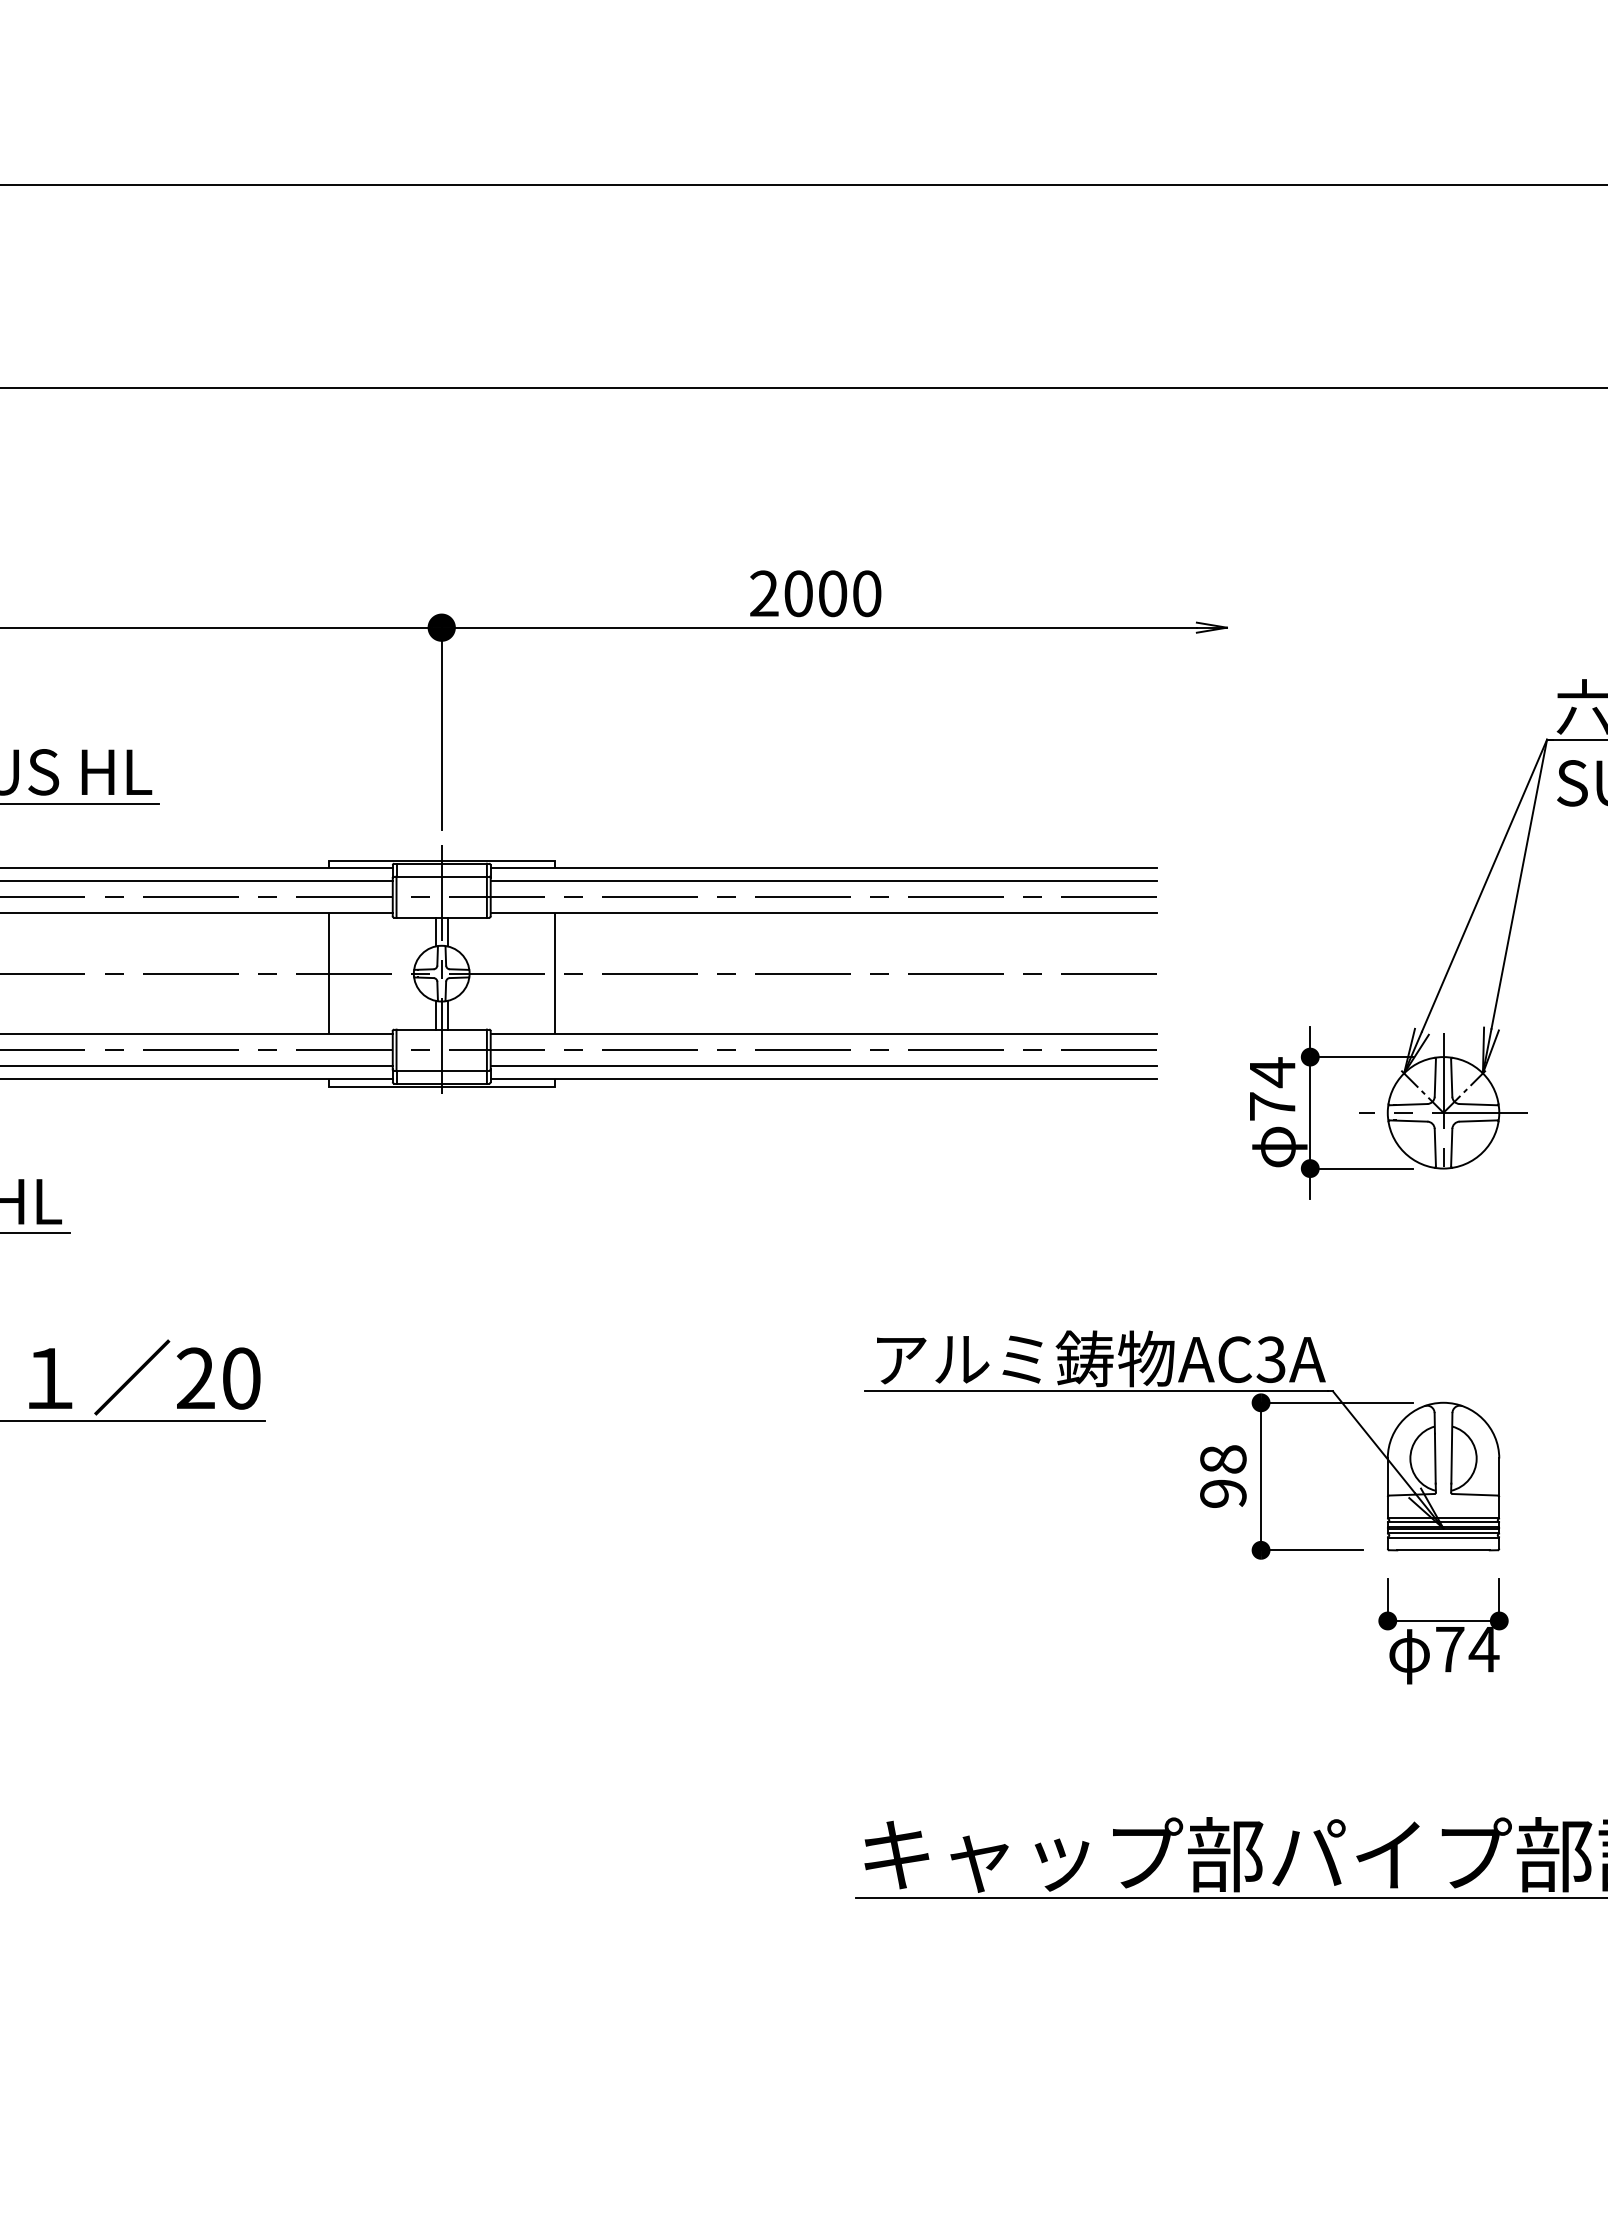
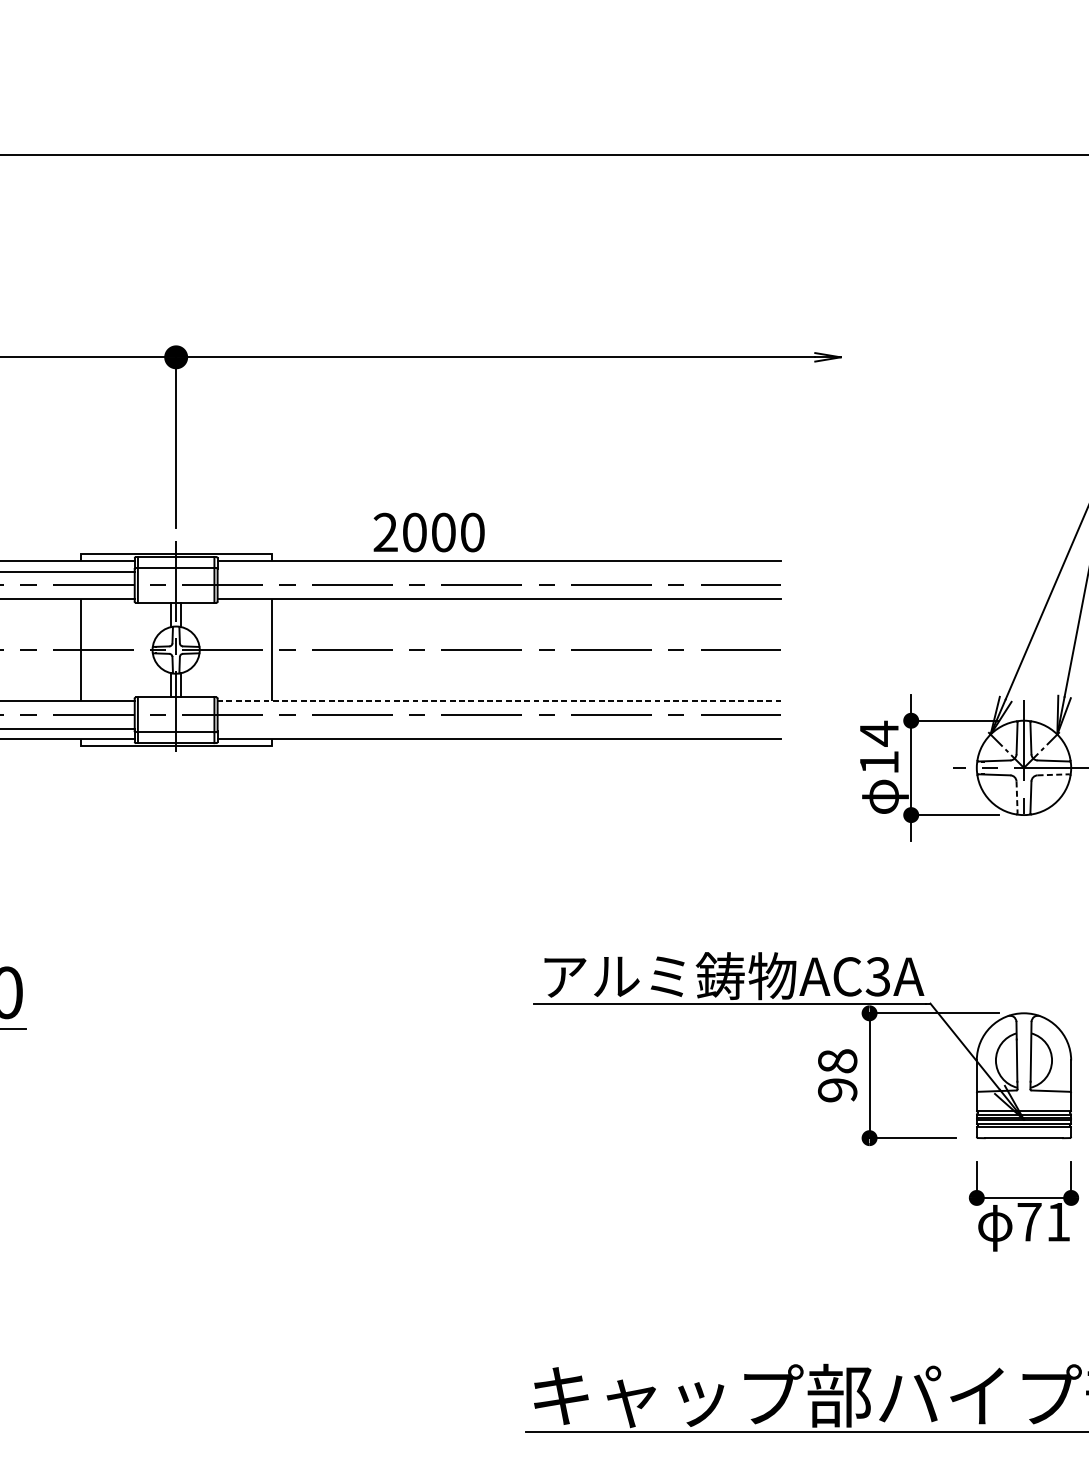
text: (815, 593) -> (429, 532), moved
line: (823, 881) -> (499, 572), removed
line: (823, 1034) -> (499, 701), solid -> dashed
line: (823, 1066) -> (499, 728), removed
text: (1272, 1106) -> (879, 762), 74 -> 14
line: (1478, 1121) -> (1053, 775), solid -> dashed
line: (1435, 1147) -> (1017, 797), solid -> dashed
text: (1483, 1649) -> (1057, 1222), 74 -> 71

